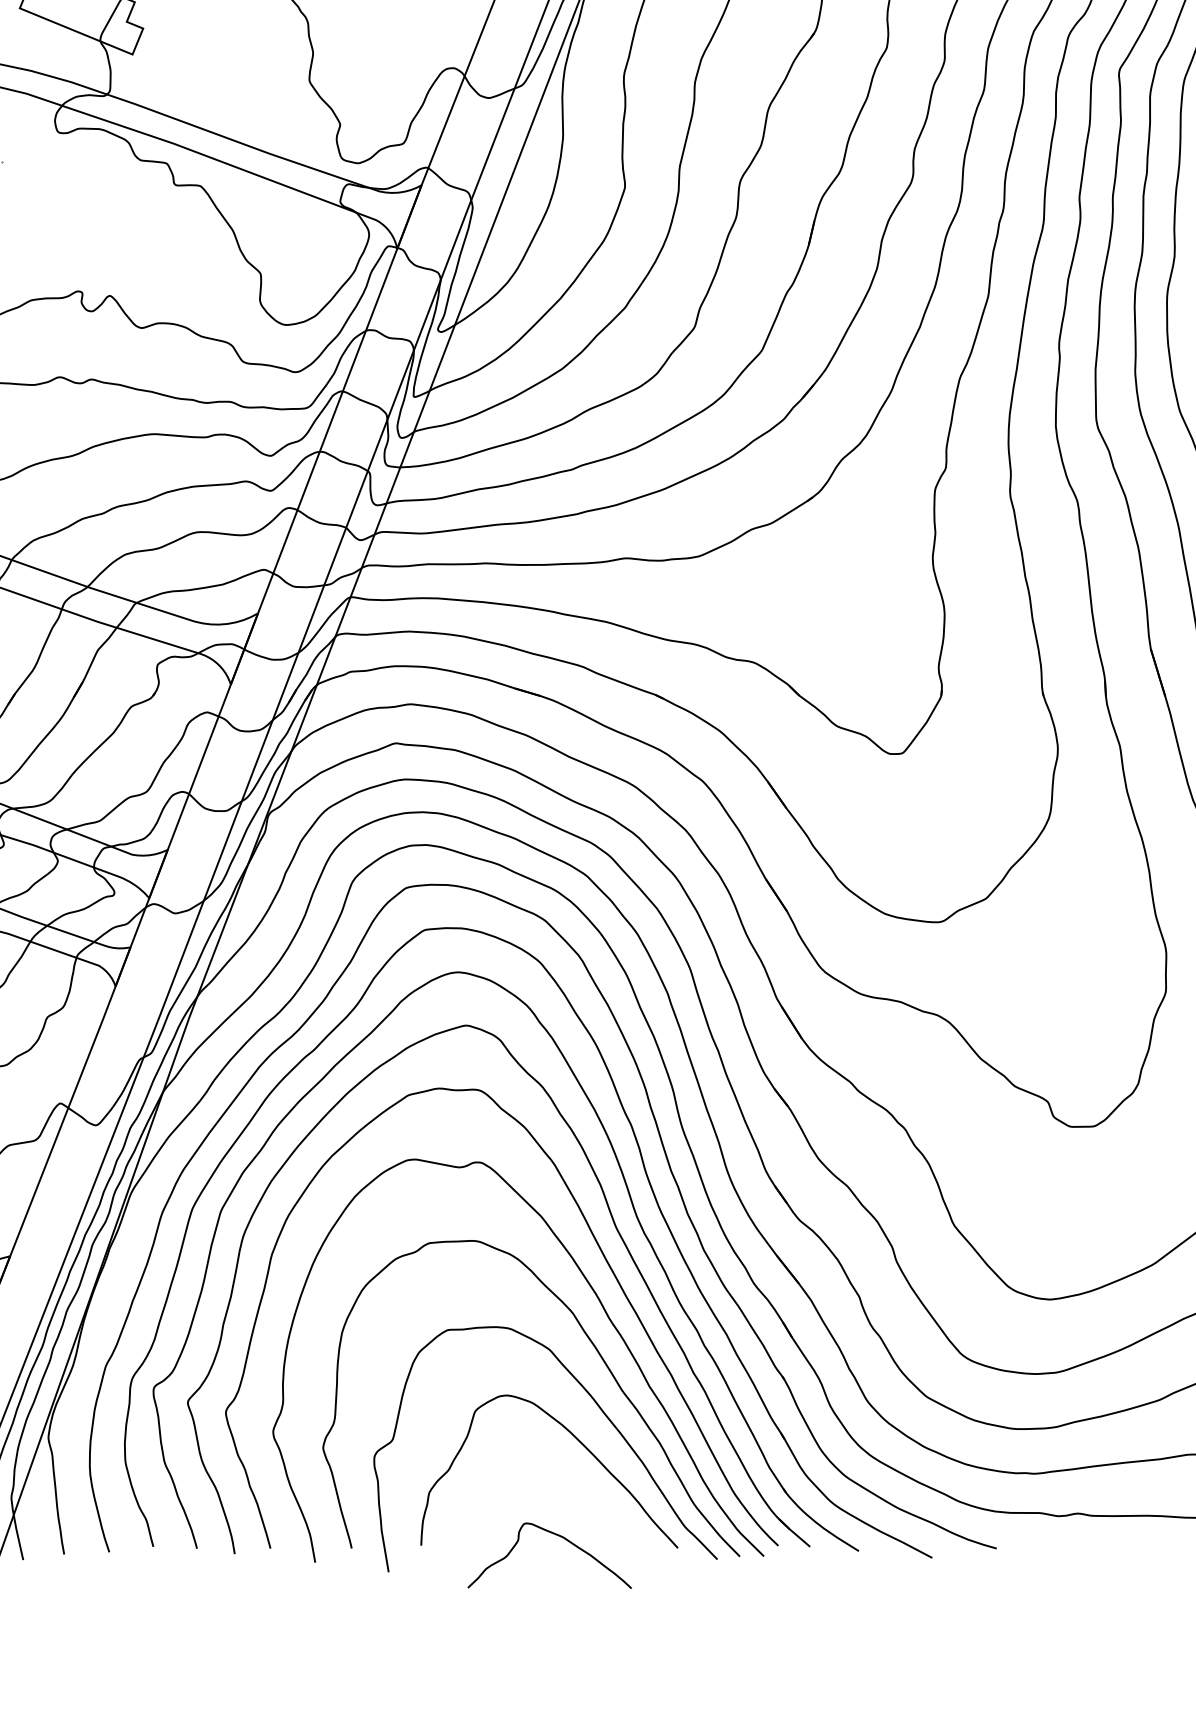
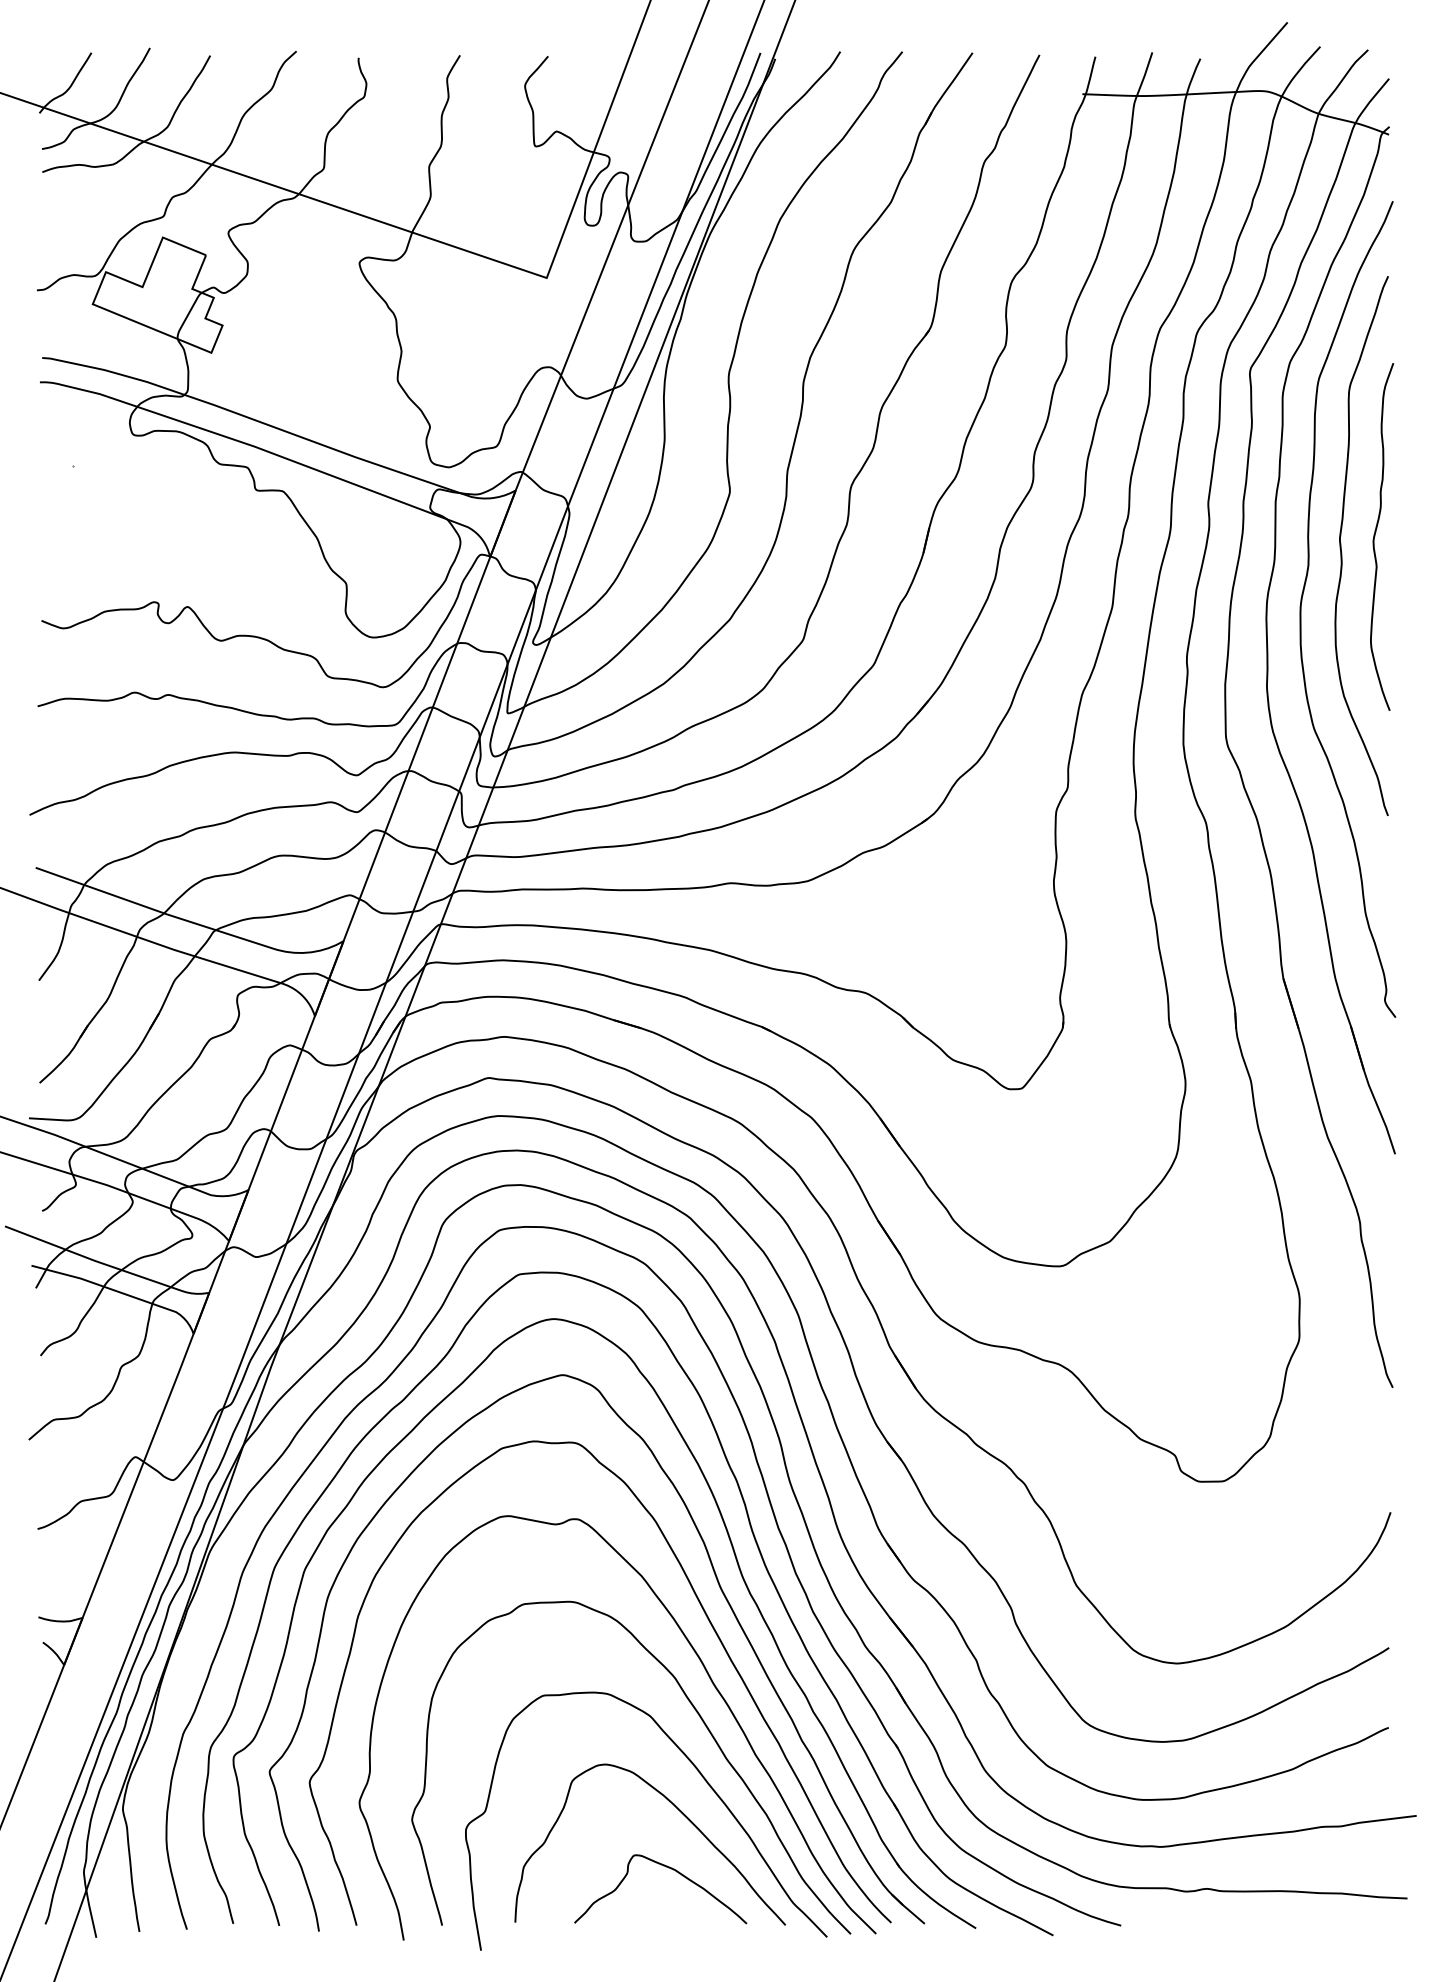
curve: (557, 1536) -> (668, 1868), moved

